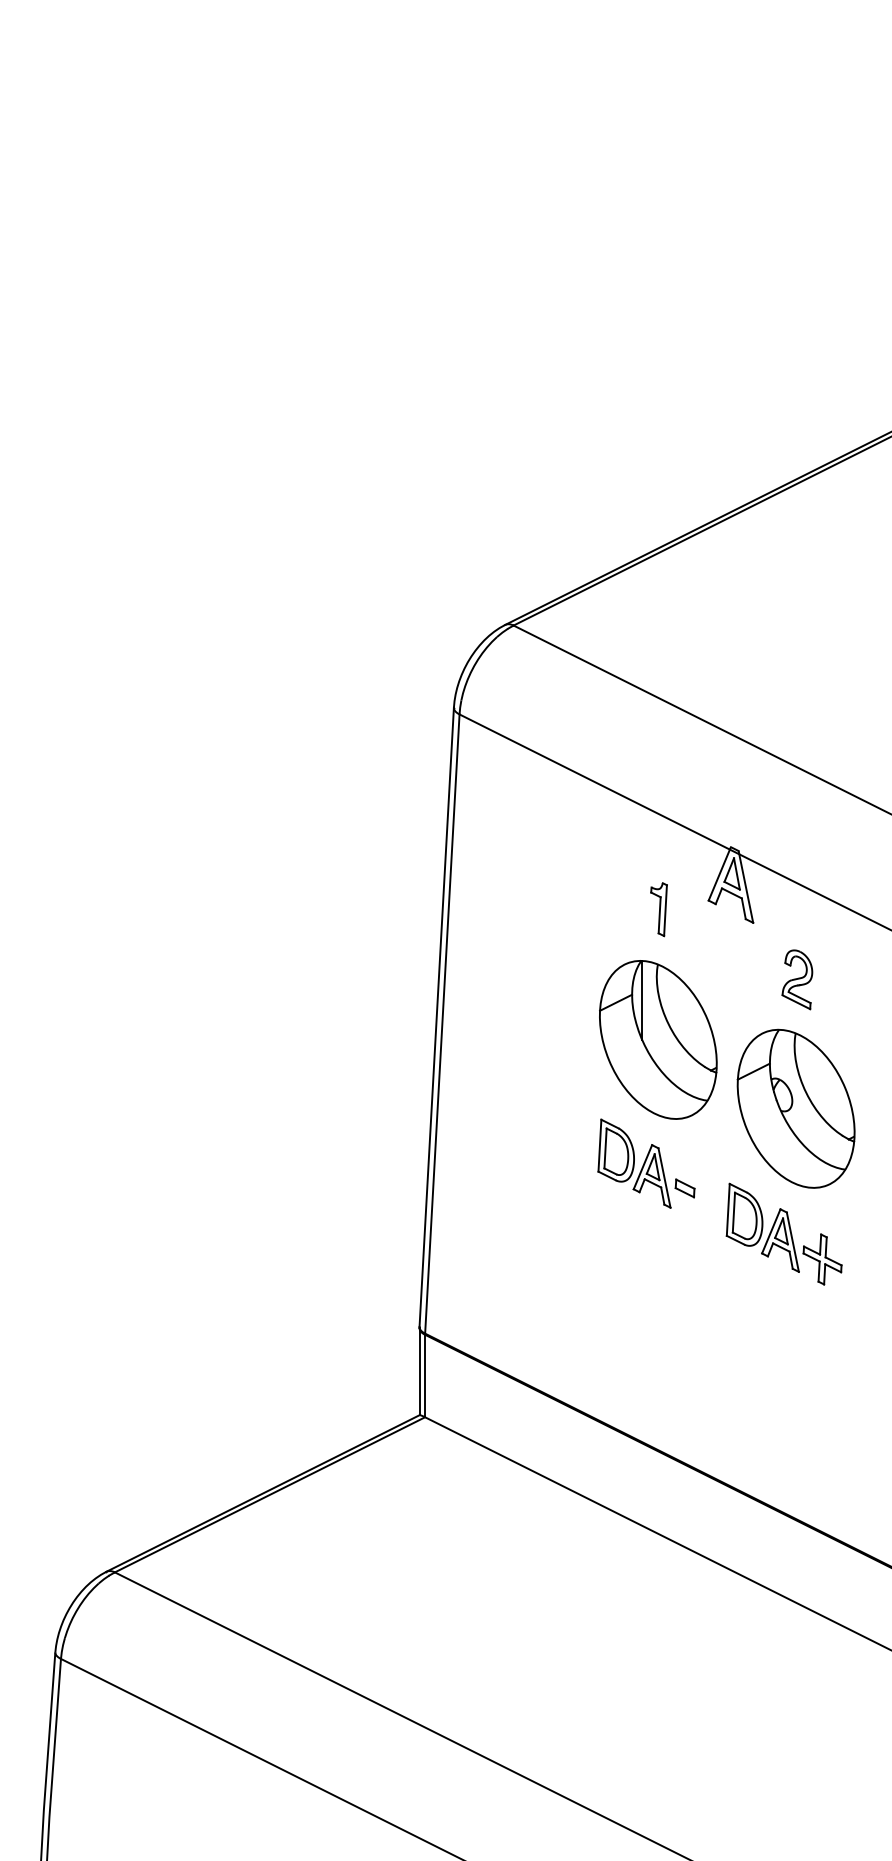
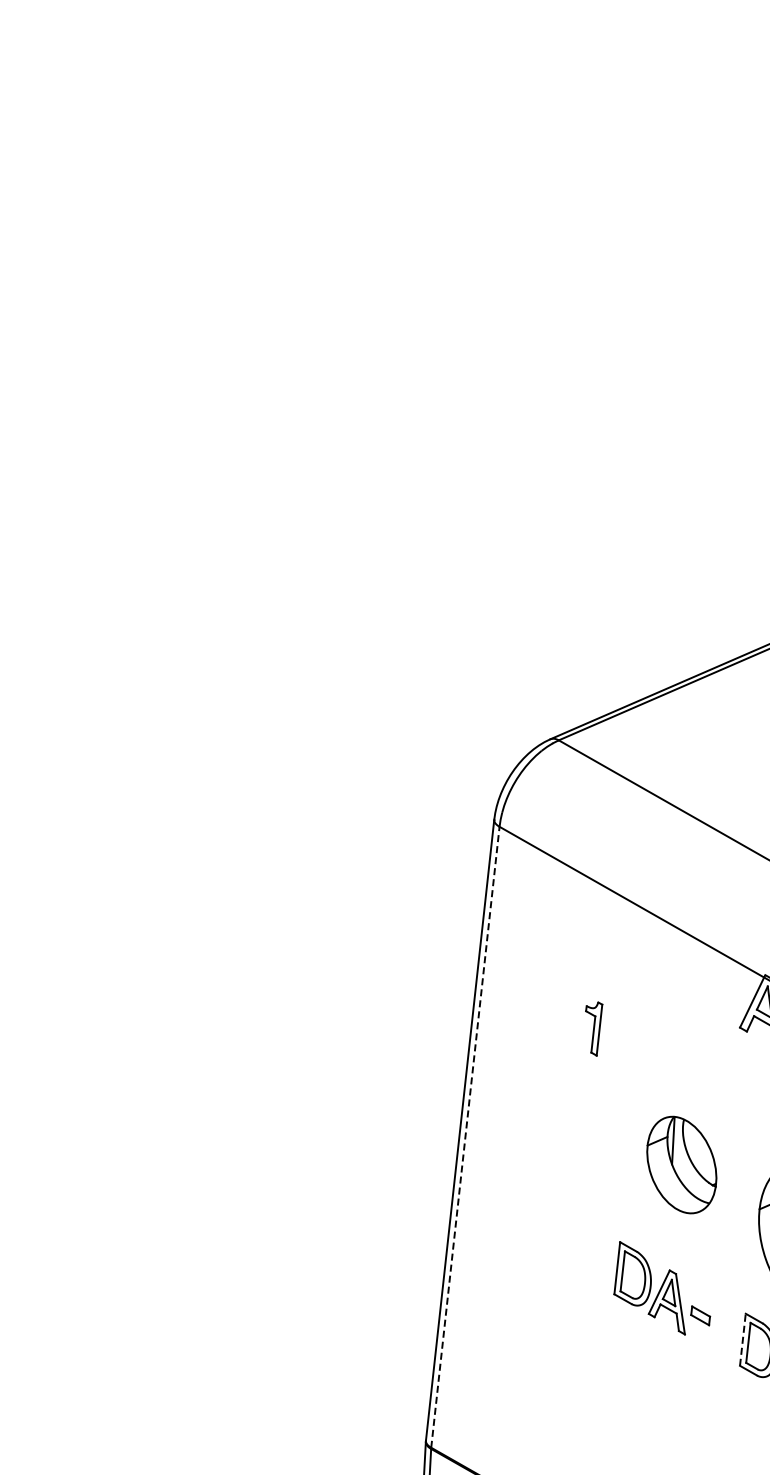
part: (658, 909) -> (592, 1028), moved
line: (442, 1023) -> (465, 1136), solid -> dashed
part: (658, 1039) -> (681, 1164), size x0.6
line: (728, 1209) -> (743, 1339), solid -> dashed

